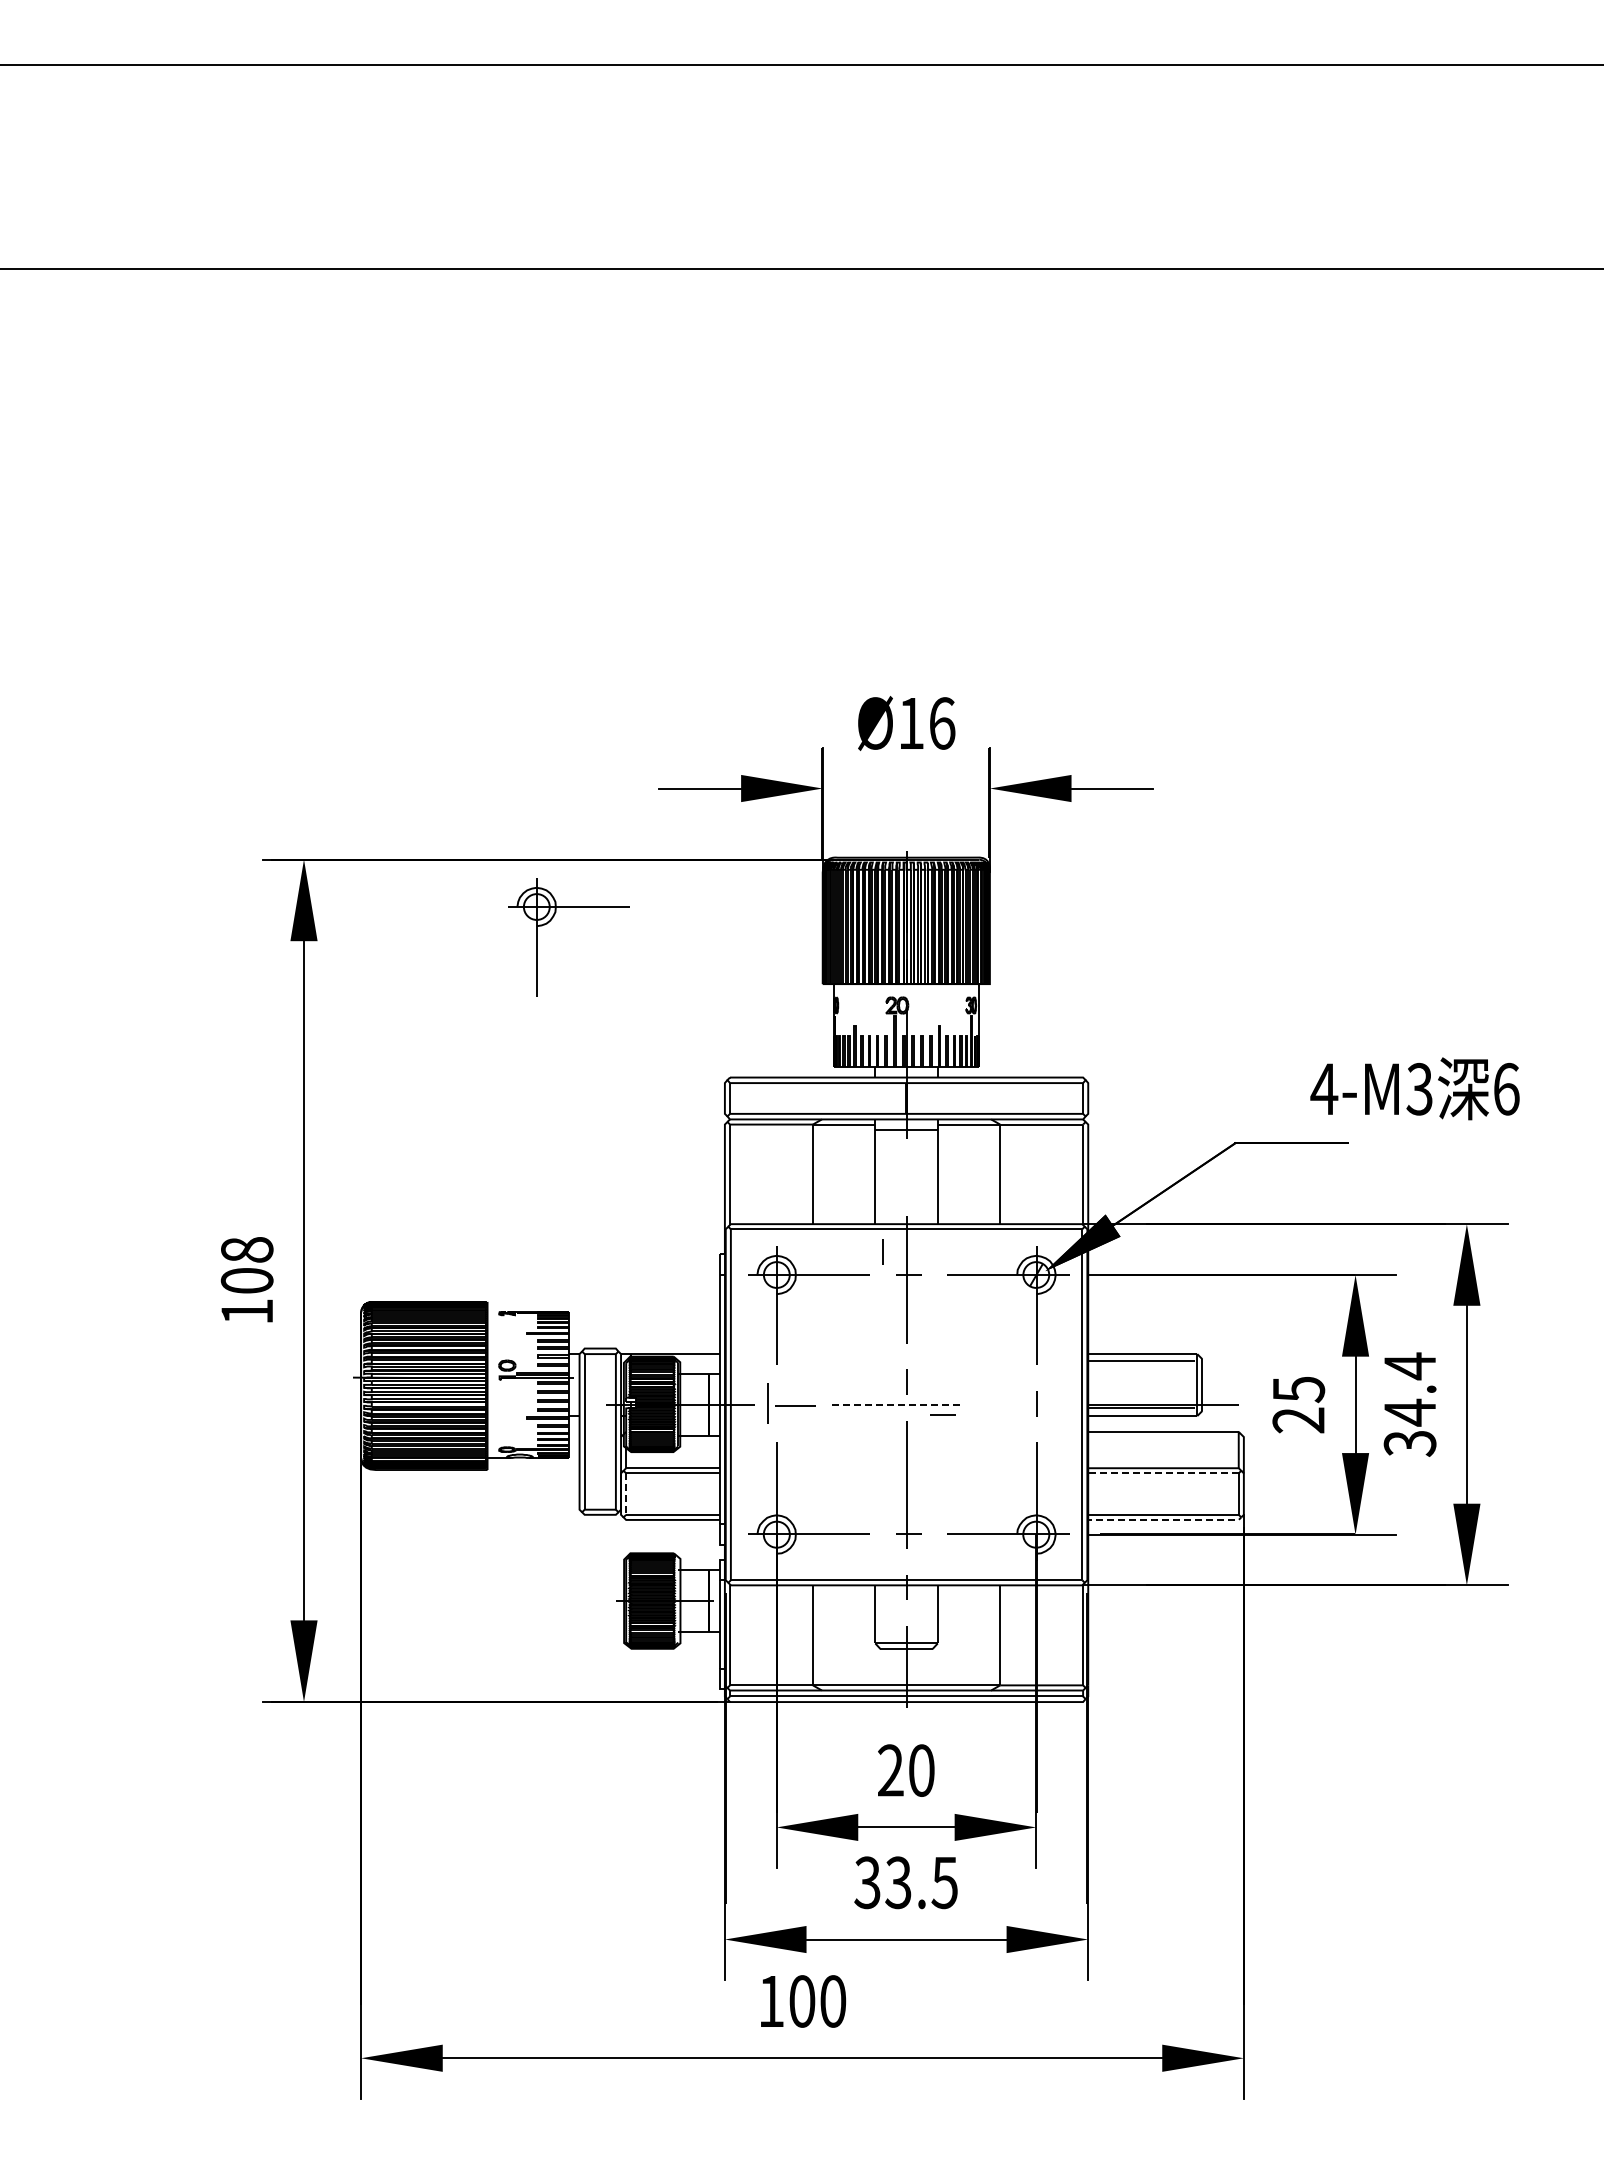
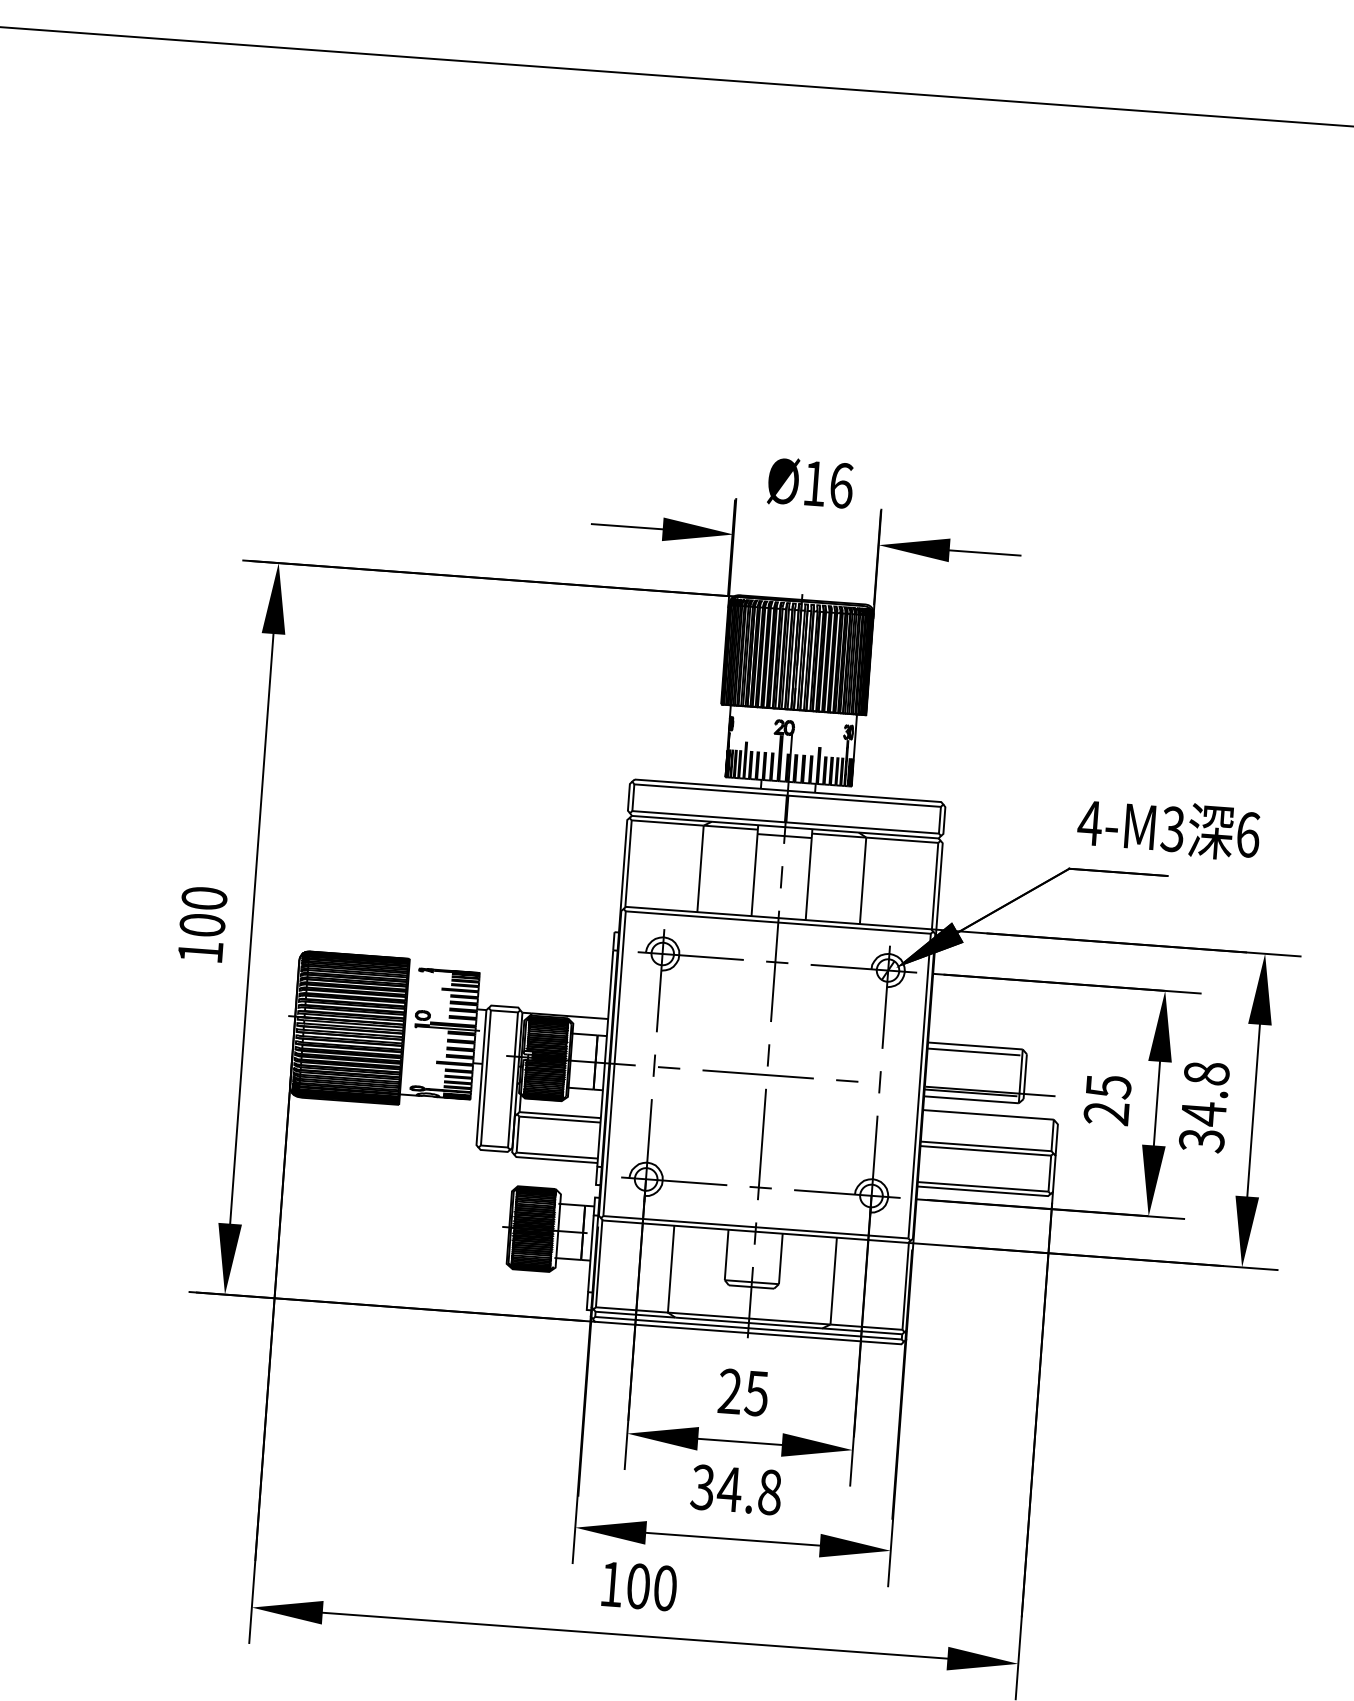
part: (551, 920) -> (489, 631), removed
text: (1414, 1088) -> (1168, 828), moved
text: (246, 1249) -> (203, 898), 108 -> 100
line: (882, 1251) -> (781, 876), moved
text: (1409, 1366) -> (1206, 1073), 34.4 -> 34.8
part: (791, 1403) -> (667, 1066), size x0.62
line: (896, 1404) -> (758, 1074), dashed -> solid
line: (942, 1414) -> (846, 1080), moved
line: (1162, 1473) -> (984, 1150), dashed -> solid
line: (626, 1494) -> (518, 1134), dashed -> solid
line: (1167, 1519) -> (986, 1191), dashed -> solid
text: (921, 1770) -> (756, 1393), 20 -> 25
text: (920, 1882) -> (748, 1490), 33.5 -> 34.8

